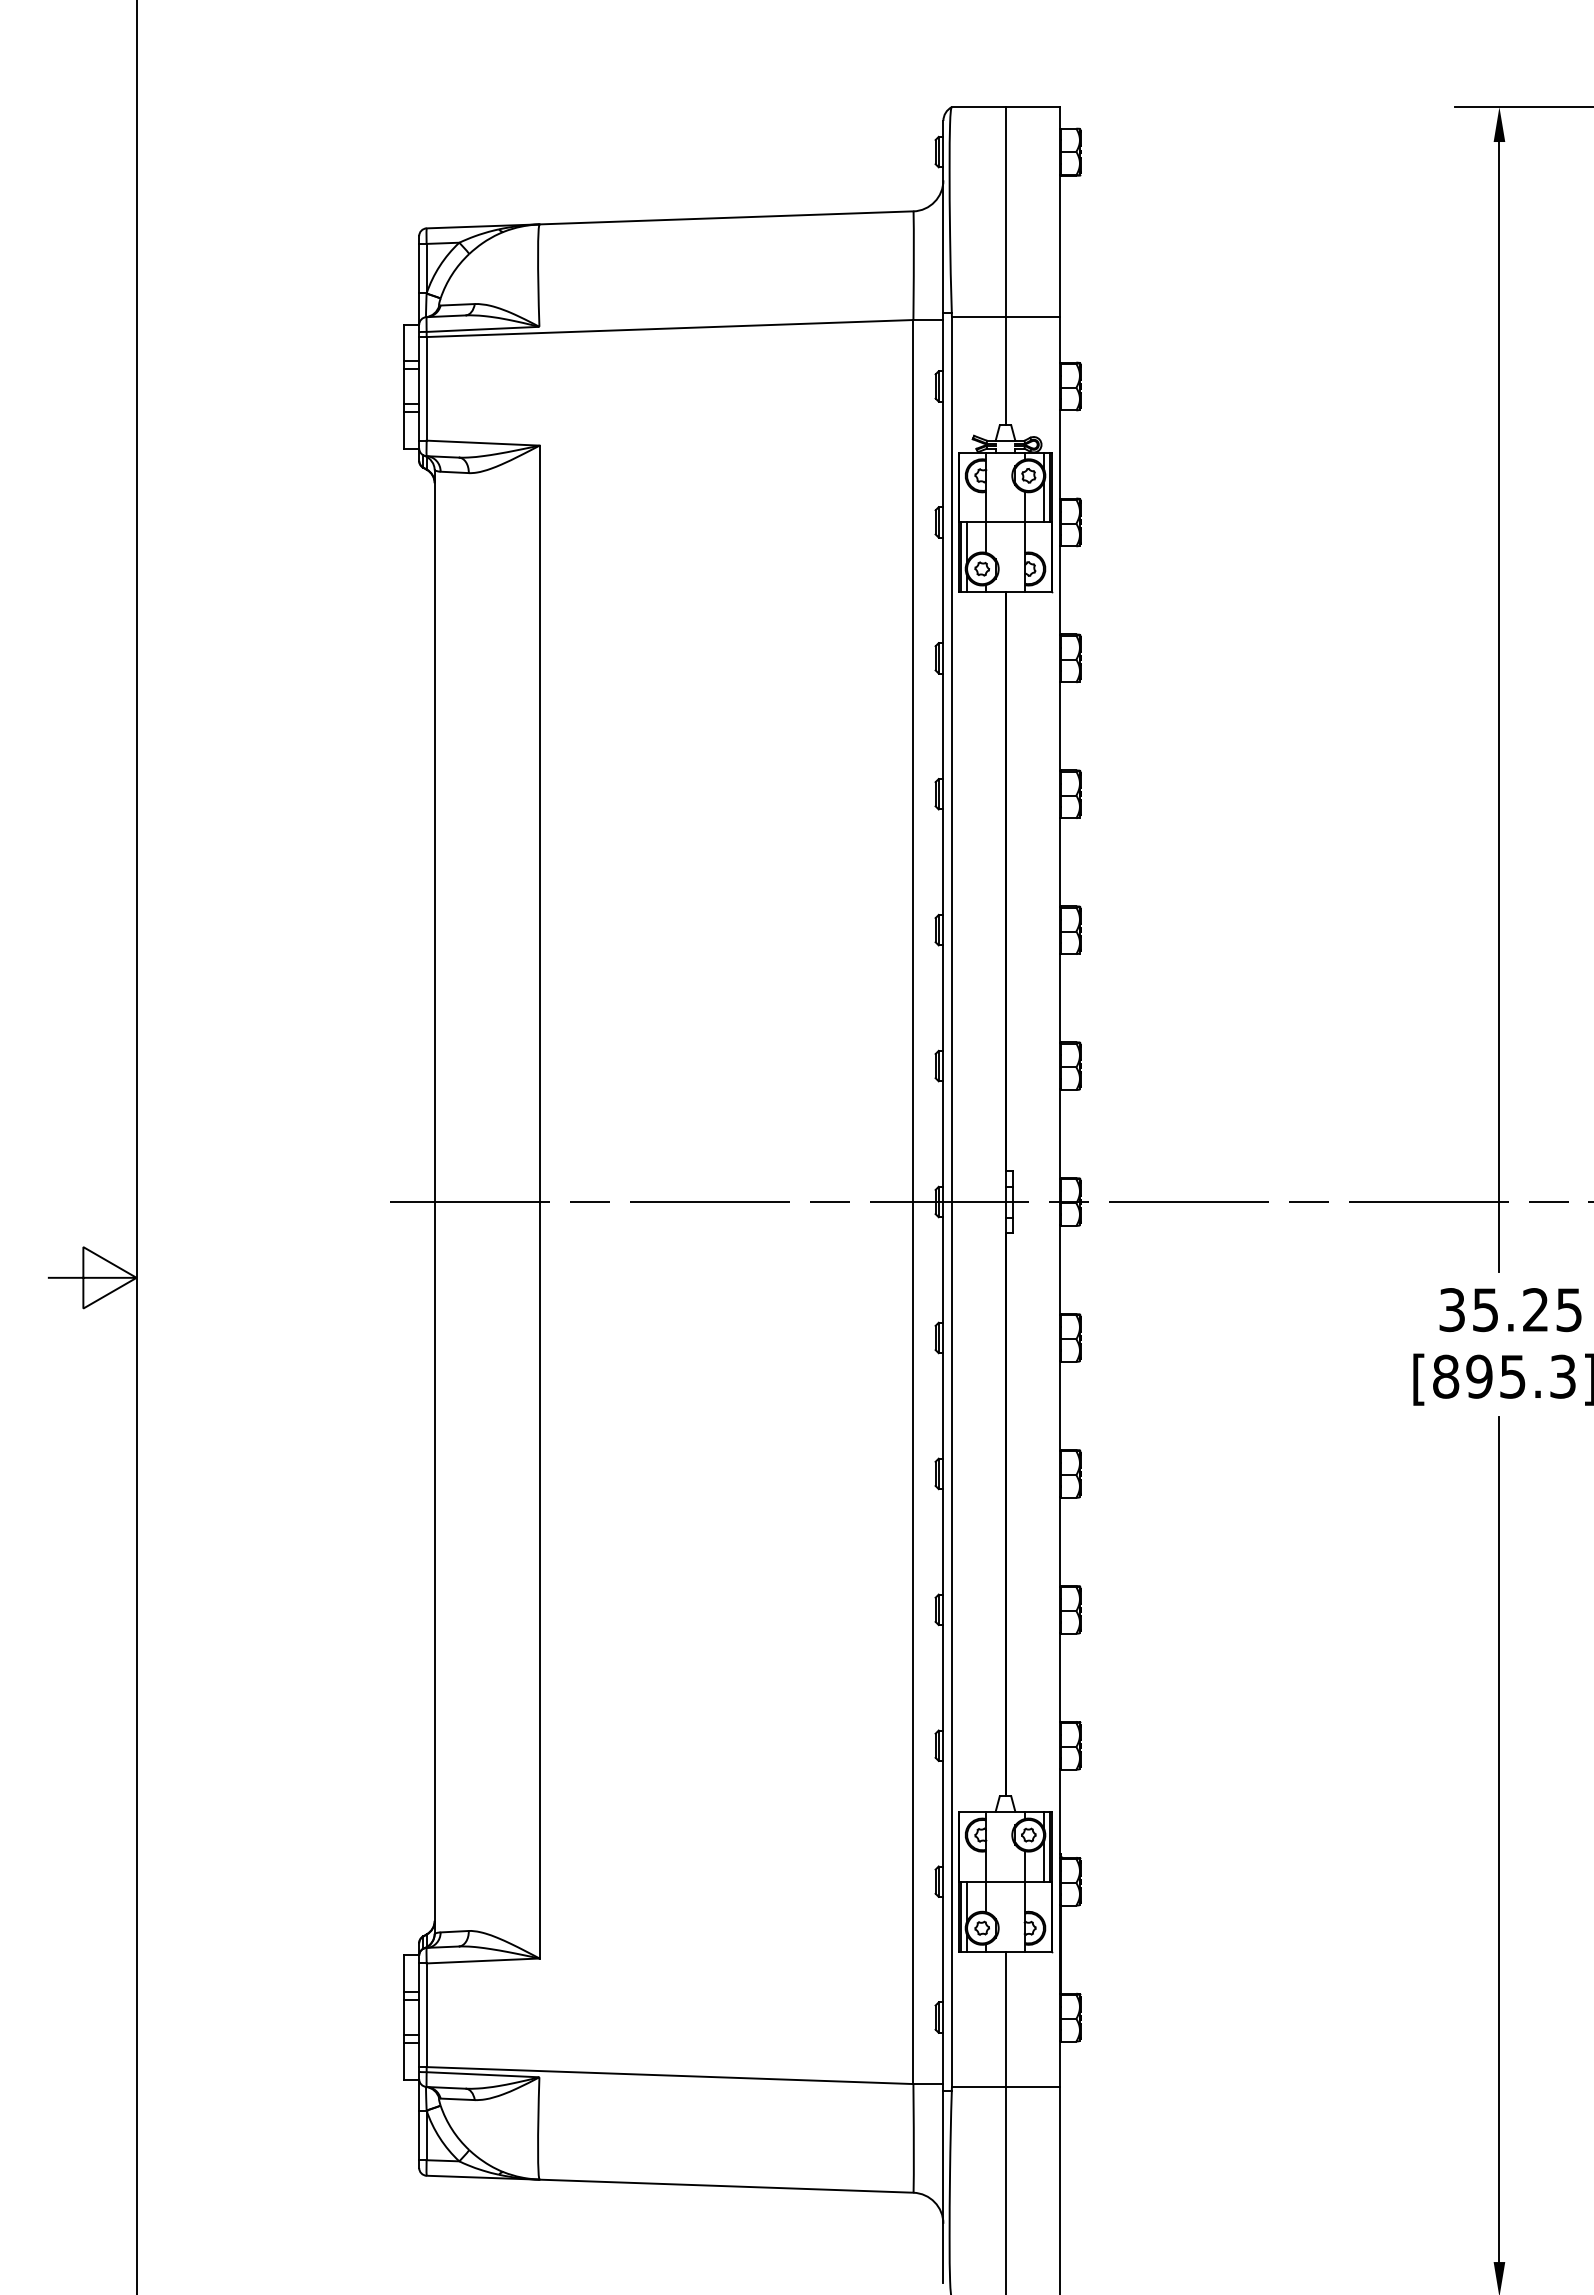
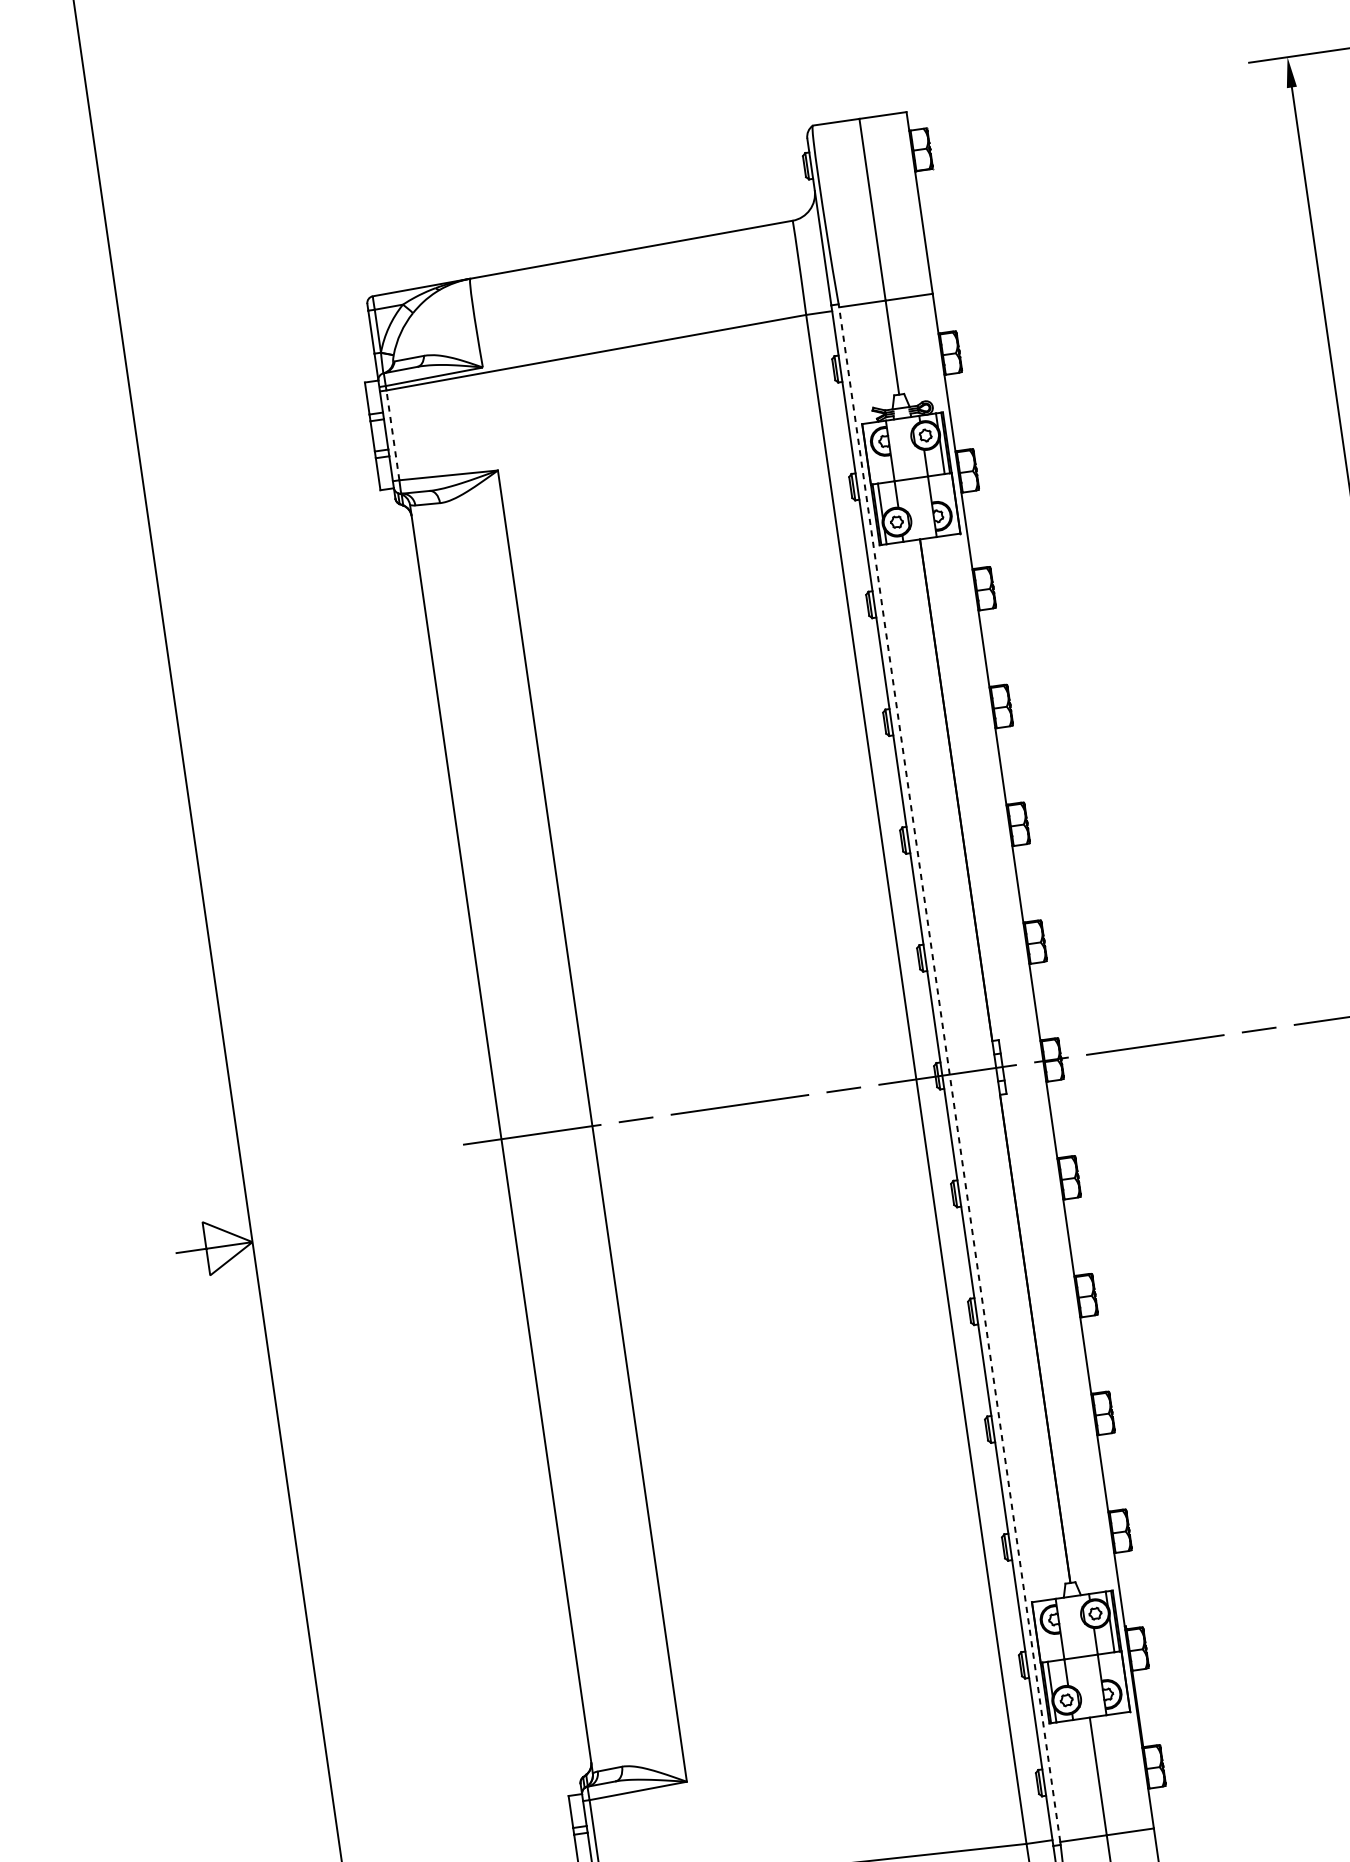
line: (426, 388) -> (392, 435), solid -> dashed
line: (951, 1201) -> (949, 1074), solid -> dashed

